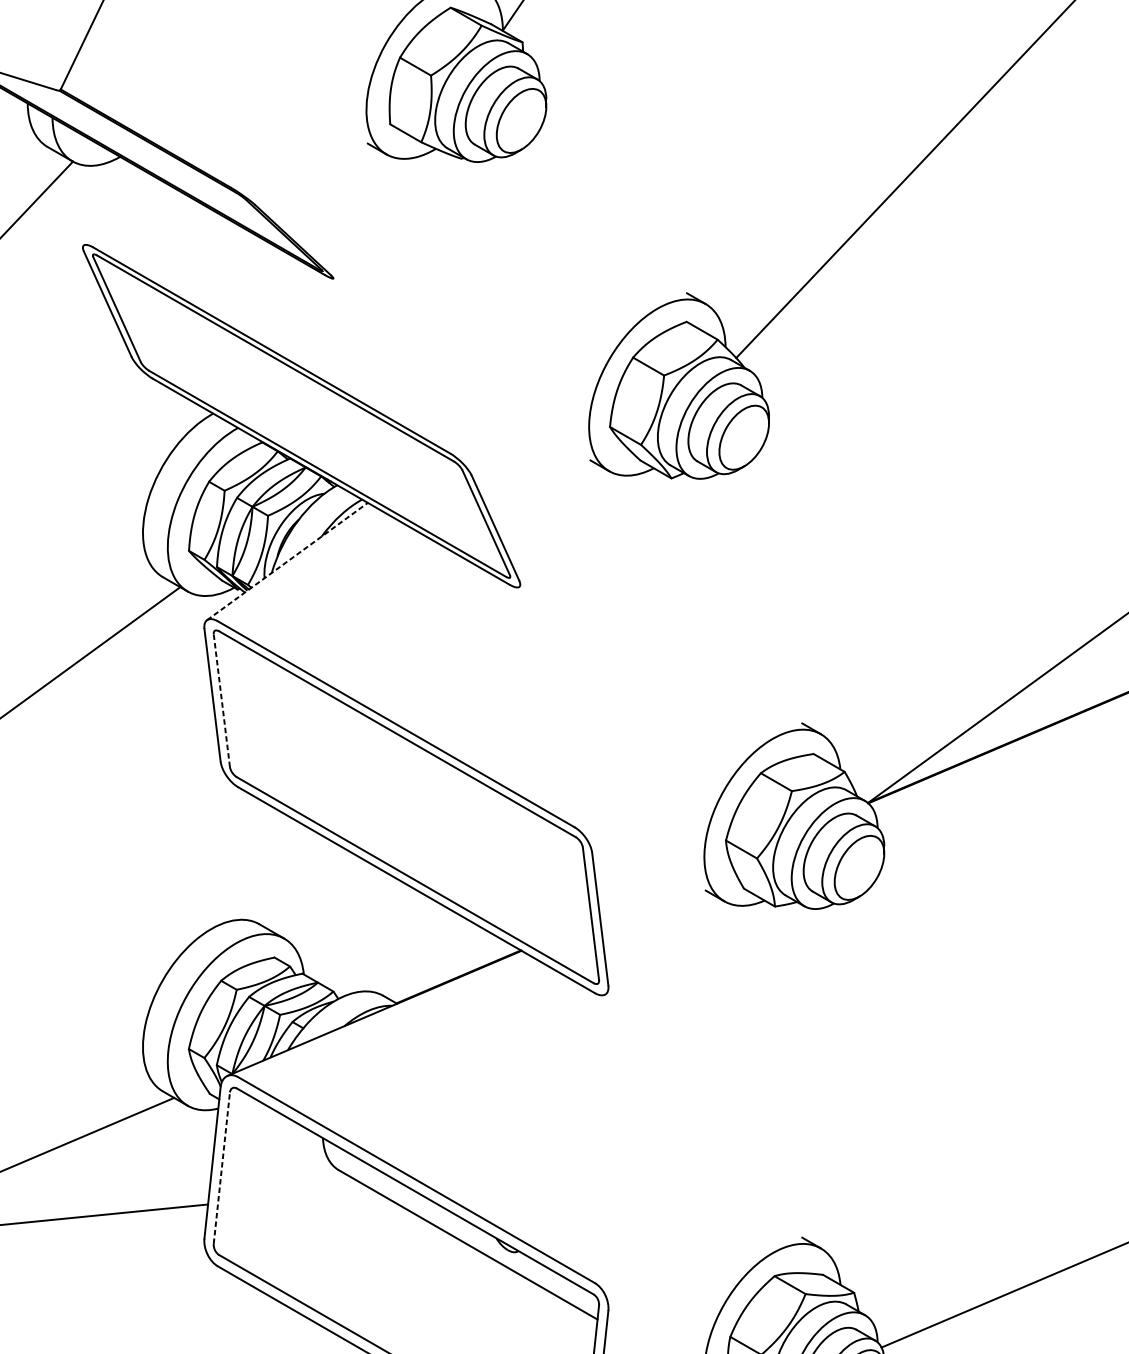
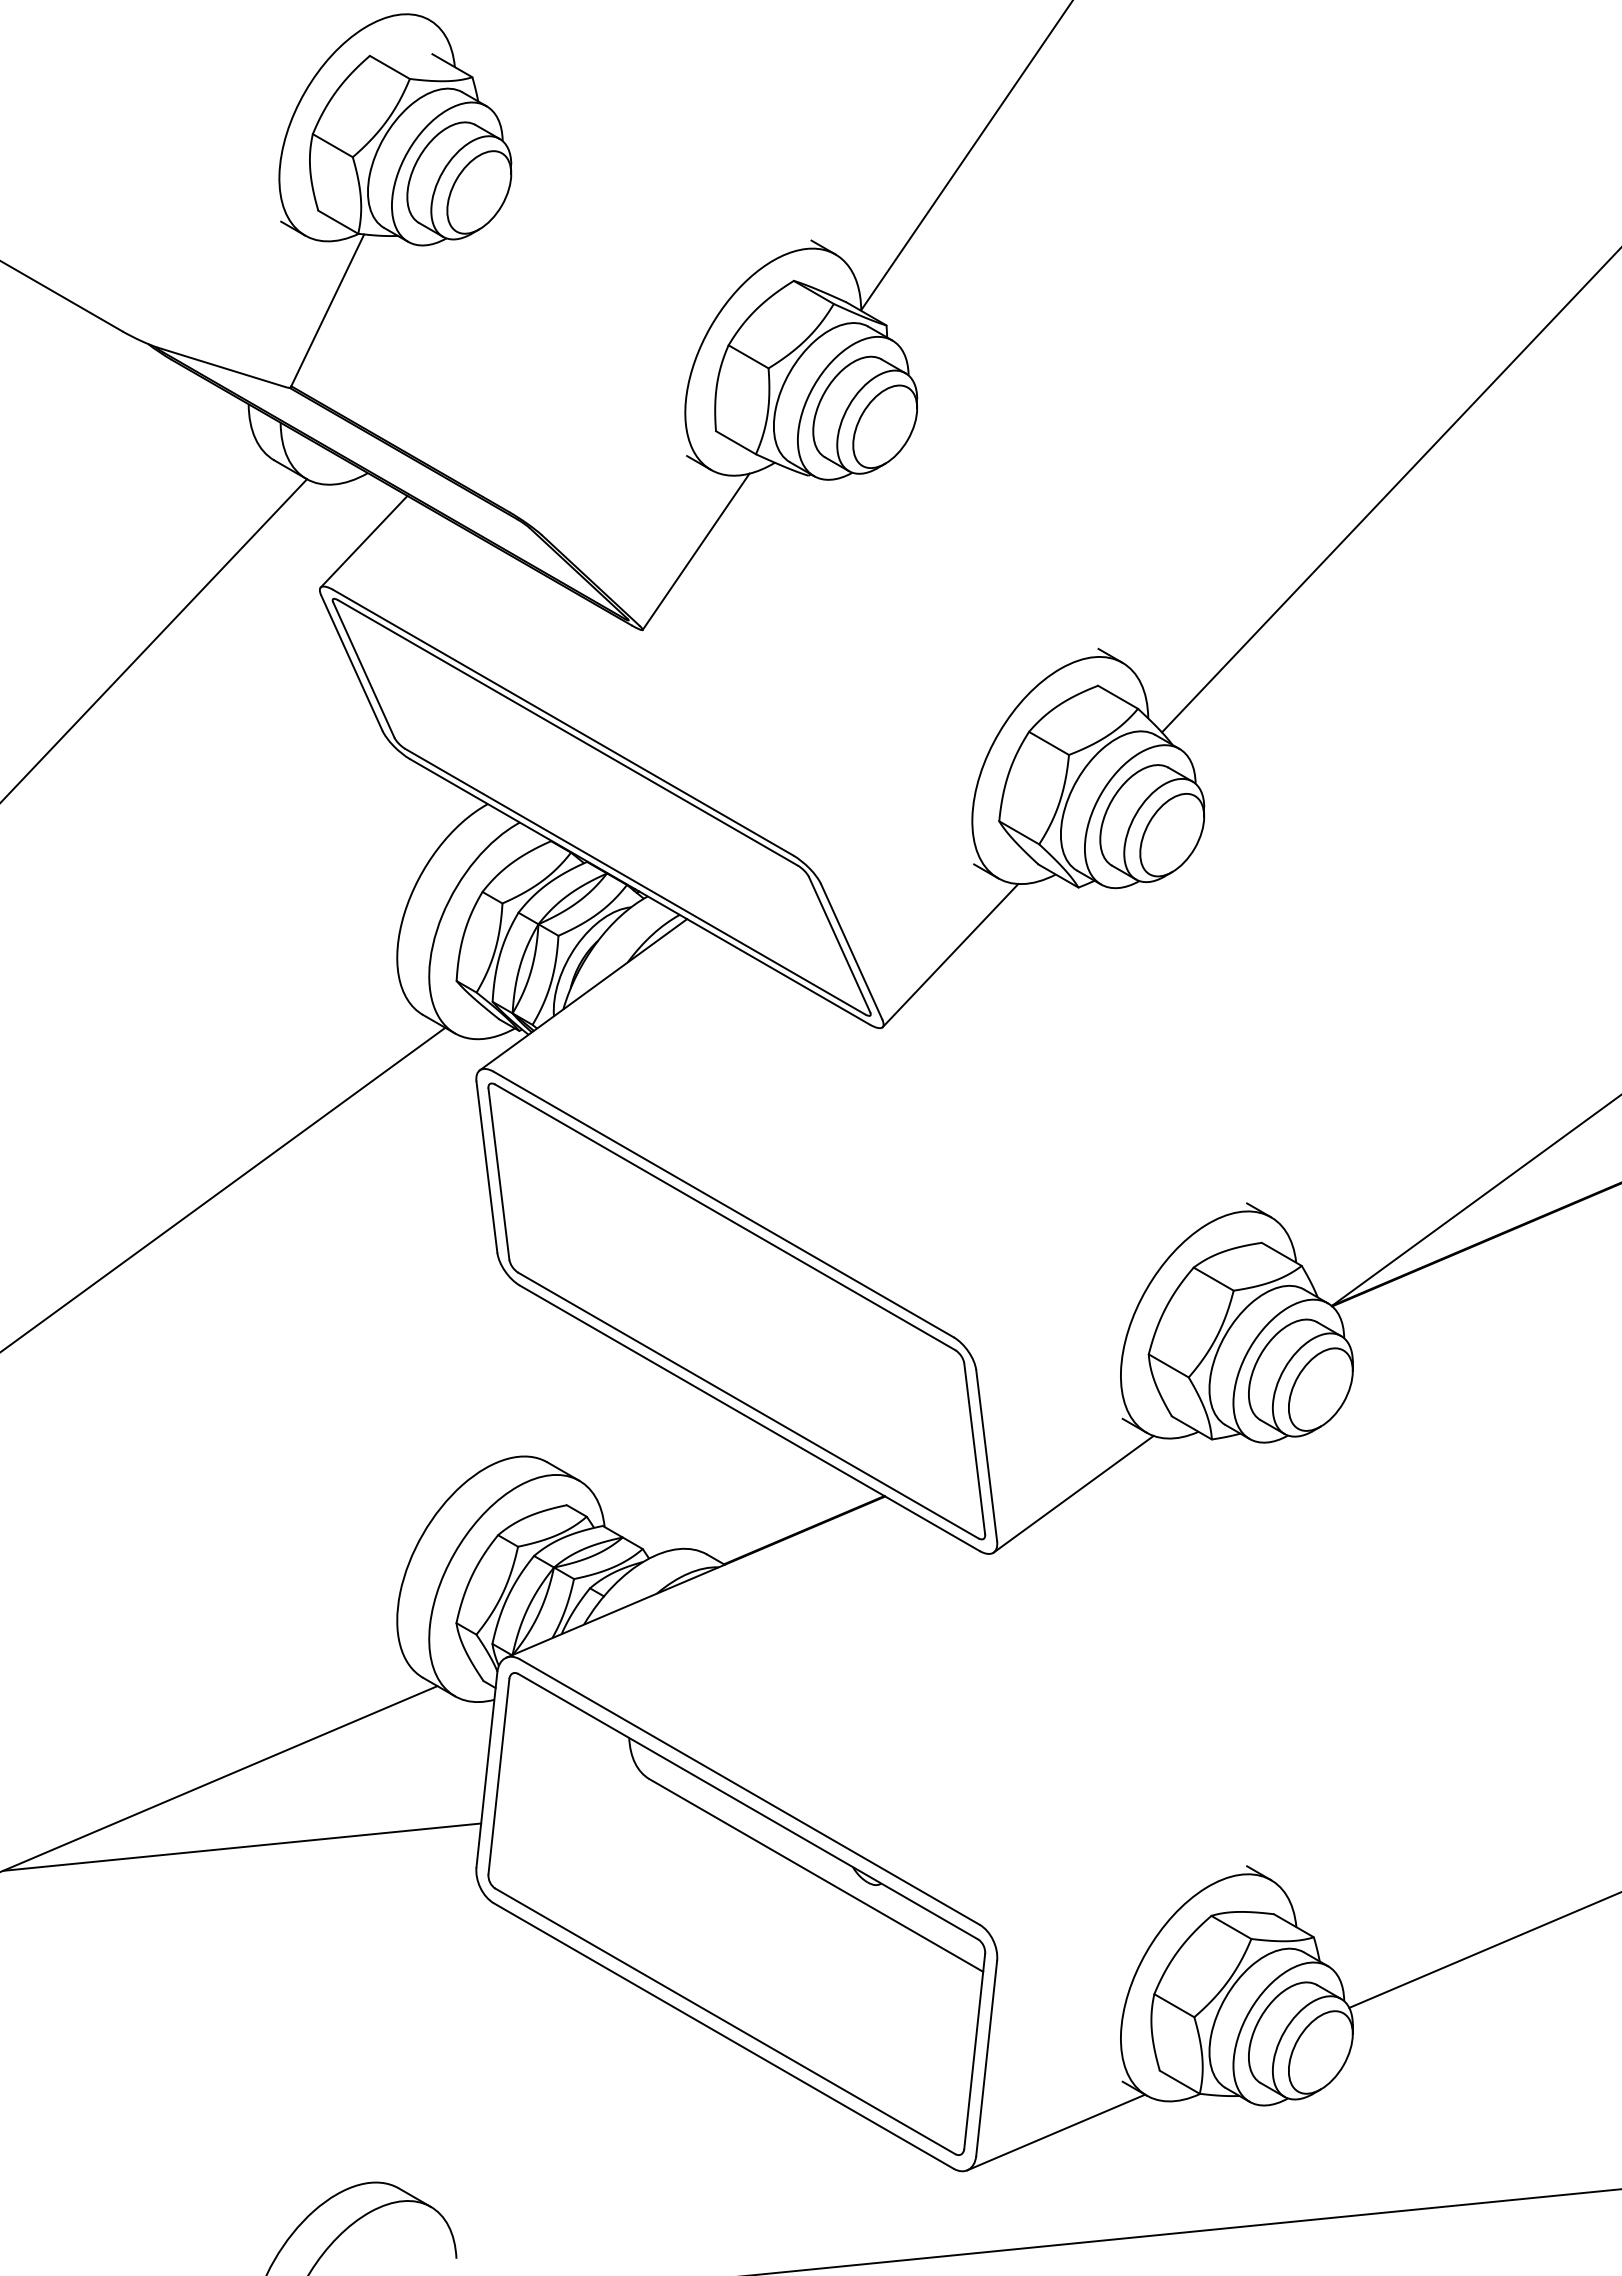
line: (116, 209) -> (363, 541), added
line: (374, 217) -> (695, 551), added
line: (572, 531) -> (950, 955), added
line: (287, 561) -> (583, 994), dashed -> solid
line: (221, 700) -> (498, 1173), dashed -> solid
line: (667, 948) -> (1073, 1493), added
line: (221, 1168) -> (498, 1776), dashed -> solid

